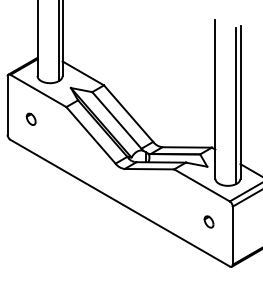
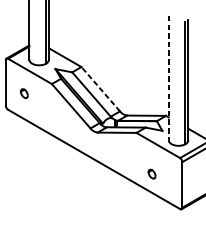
line: (215, 99) -> (168, 78), solid -> dashed
line: (128, 113) -> (100, 89), solid -> dashed
part: (208, 221) -> (151, 173), moved

